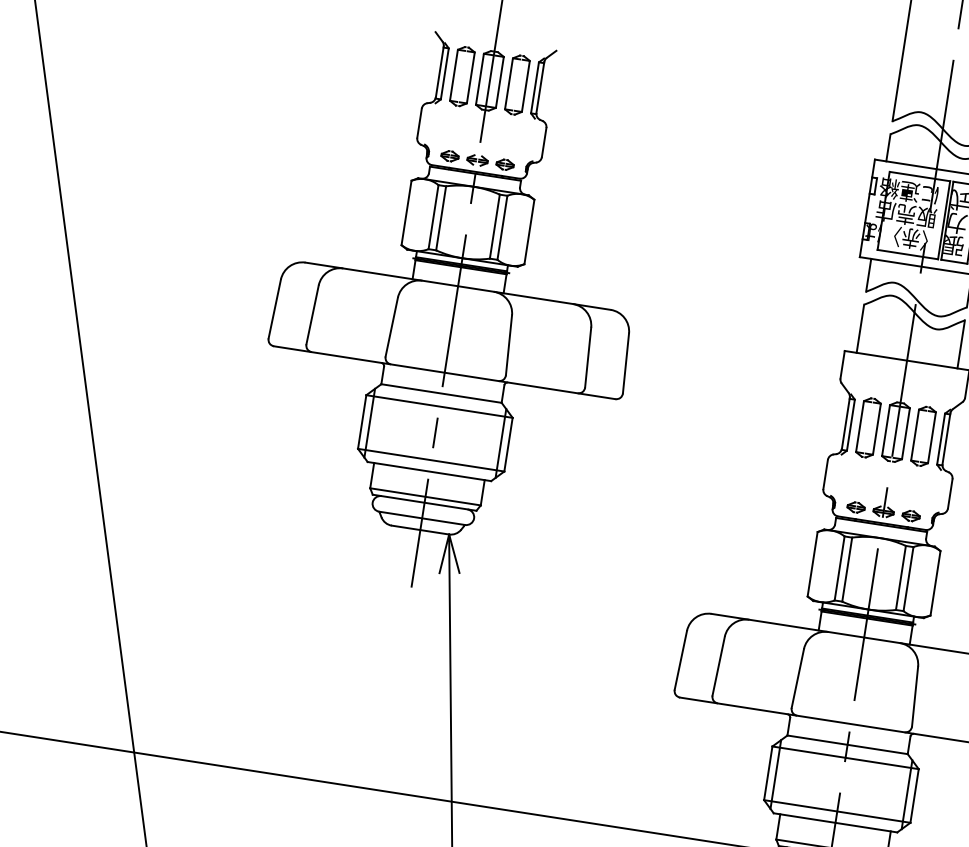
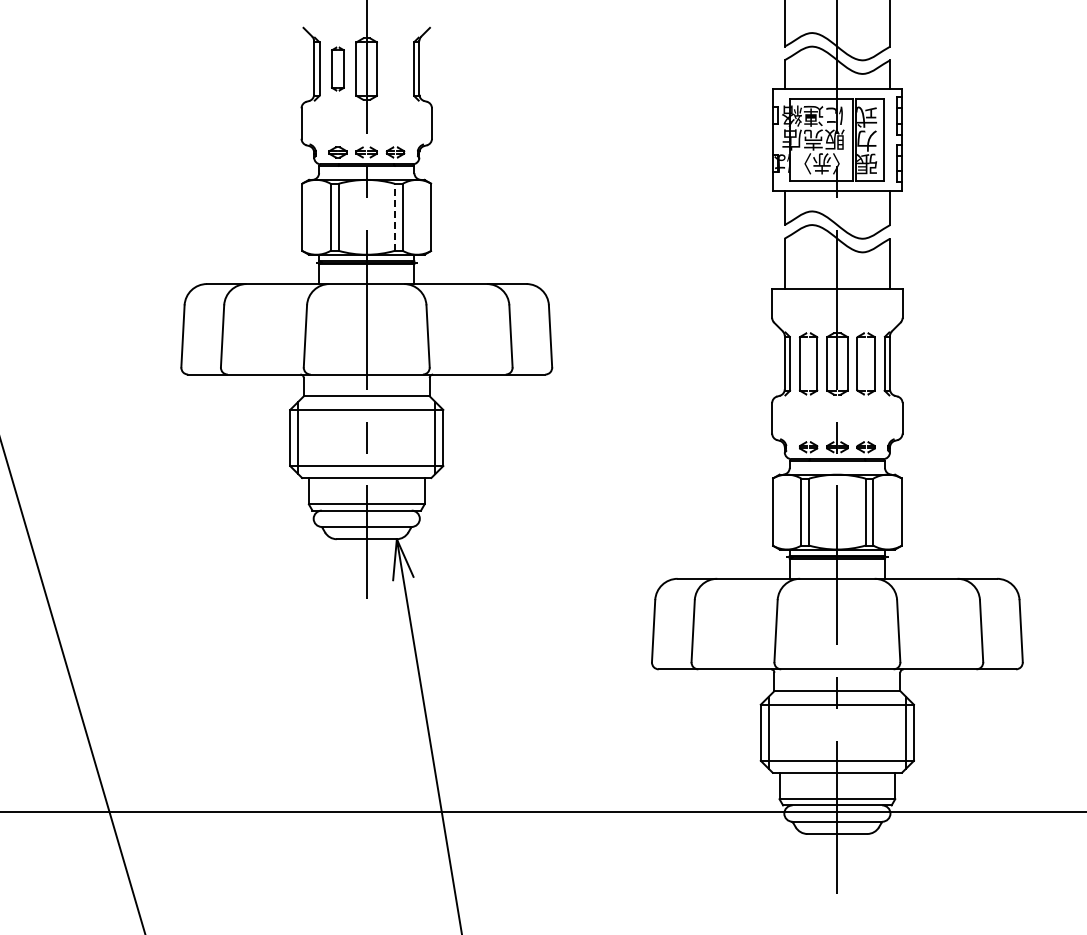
part: (462, 75) -> (337, 68), size x0.7
part: (509, 83) -> (387, 68), removed
line: (494, 225) -> (394, 216), solid -> dashed

